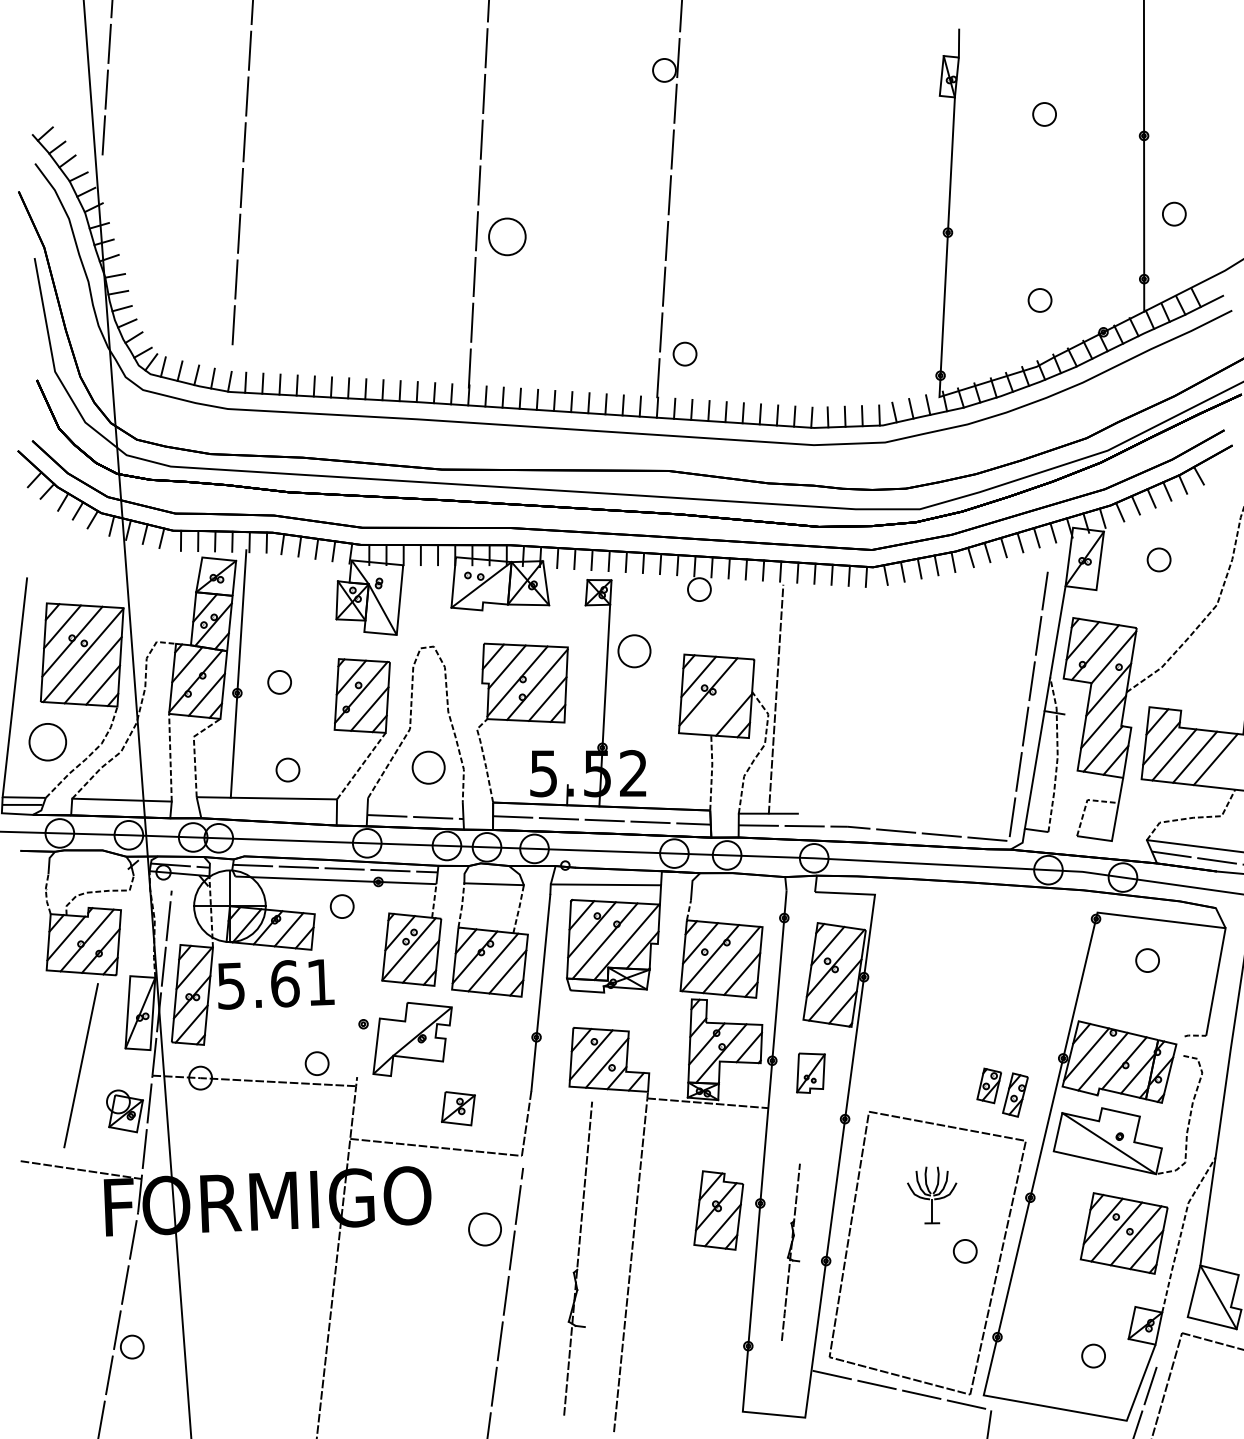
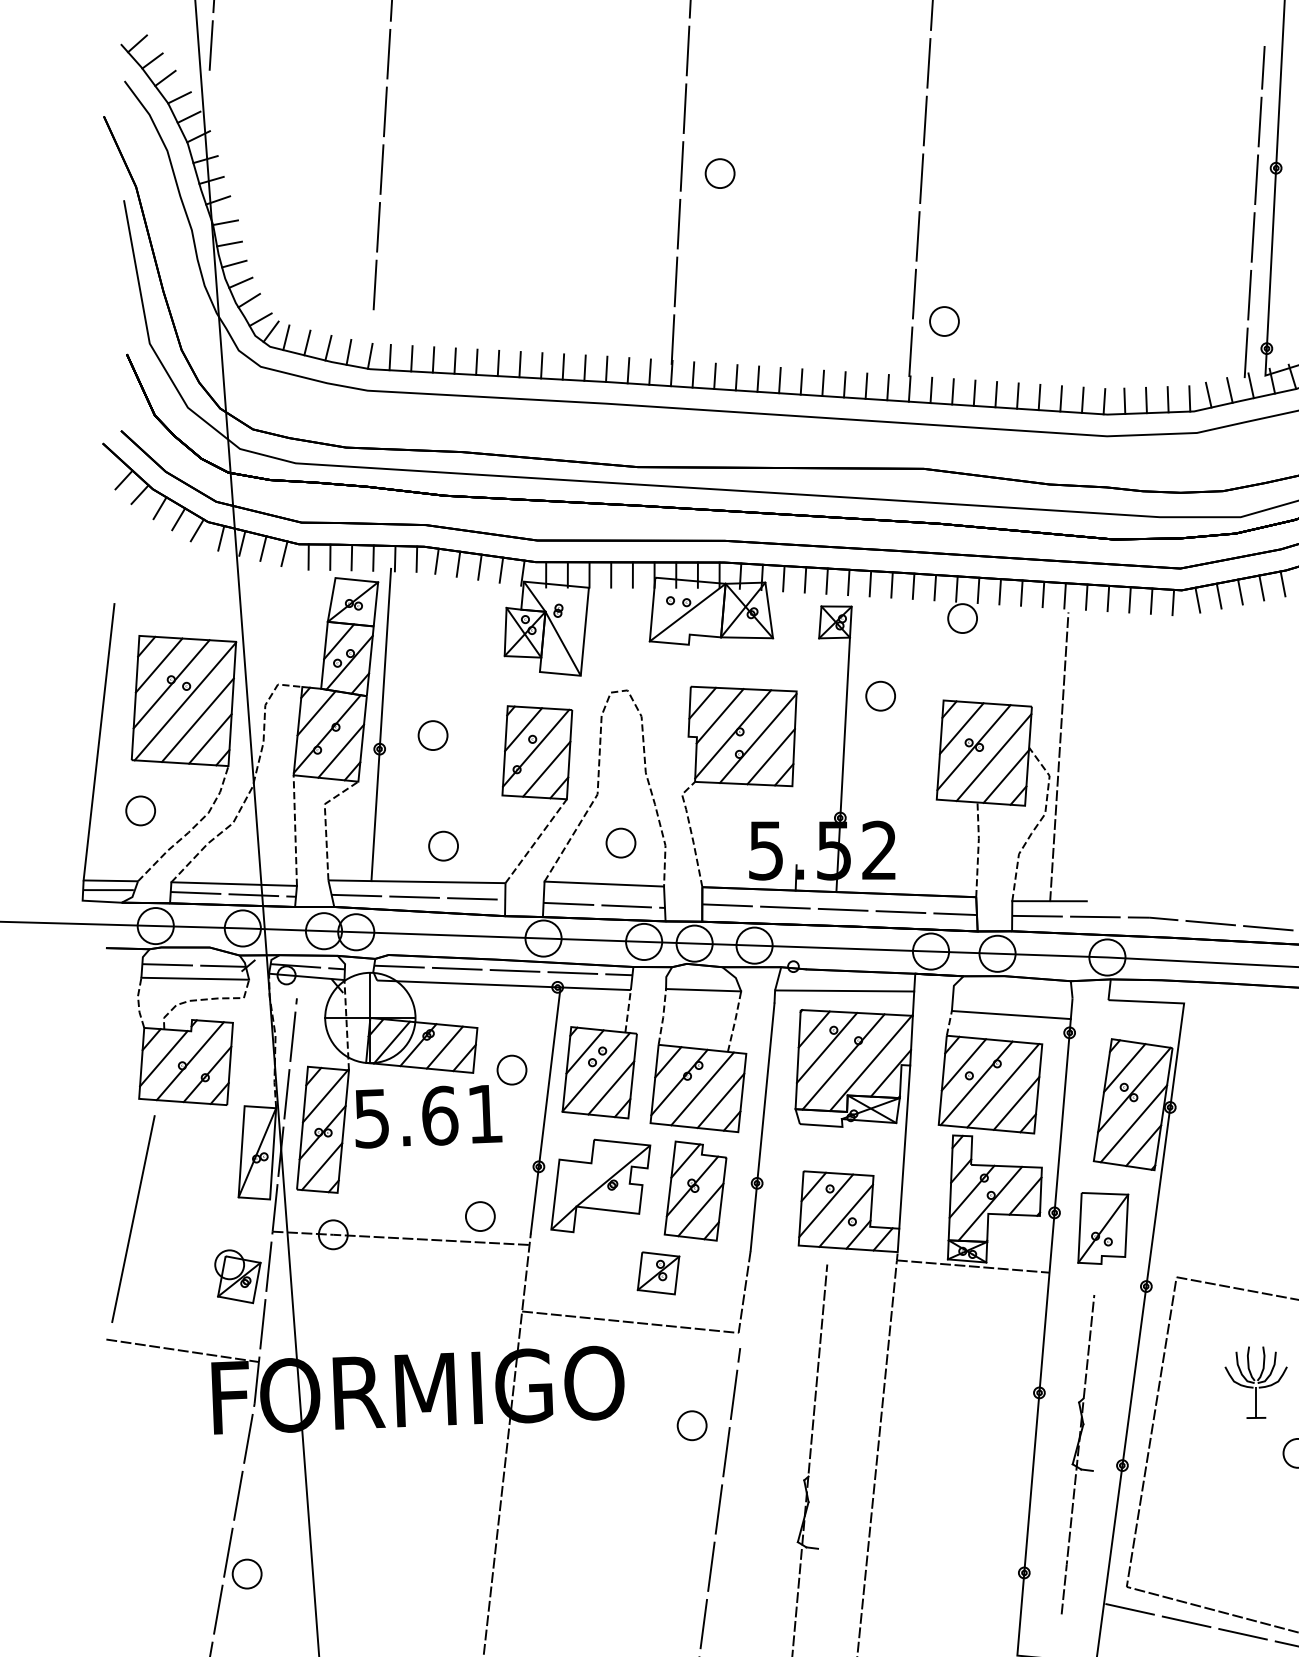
part: (506, 236) -> (719, 173), size x0.62
line: (930, 267) -> (1254, 212), added
part: (634, 650) -> (880, 695), size x0.71
line: (723, 699) -> (992, 757), added
part: (47, 741) -> (140, 810), size x0.62
part: (428, 767) -> (620, 842), size x0.71
line: (415, 800) -> (604, 884), added
line: (120, 808) -> (232, 894), added
line: (267, 810) -> (417, 897), added
line: (90, 864) -> (194, 965), added
line: (90, 874) -> (194, 977), added
line: (737, 903) -> (1010, 1014), added
part: (341, 906) -> (511, 1070), moved
line: (368, 979) -> (545, 1110), added
line: (653, 1008) -> (904, 1146), added
line: (80, 1065) -> (132, 1218), moved
part: (810, 1073) -> (1102, 1228), size x1.43
part: (718, 1210) -> (695, 1191), moved
part: (484, 1229) -> (691, 1425), size x0.71
part: (790, 1251) -> (1077, 1453), size x1.43

